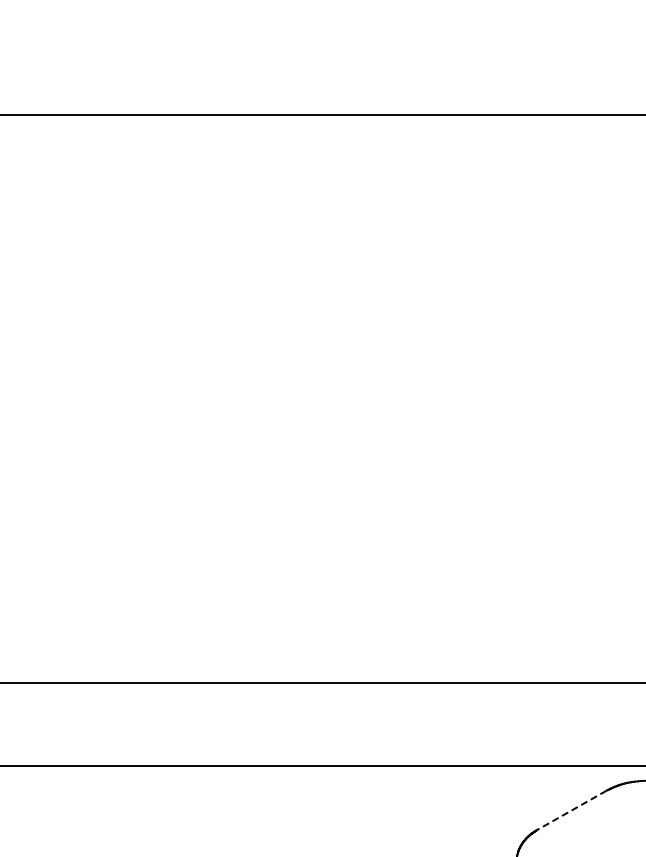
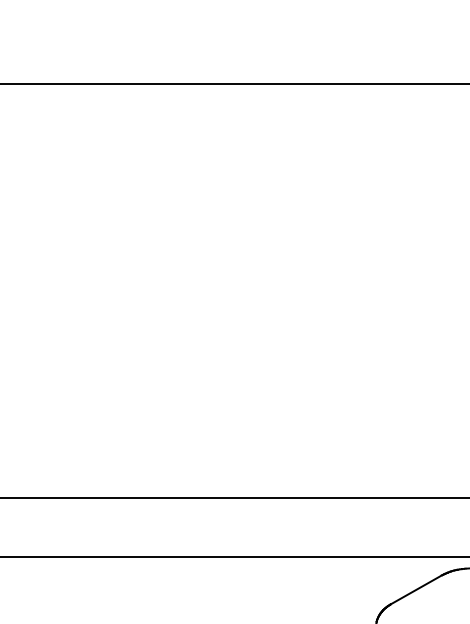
line: (571, 810) -> (415, 590), dashed -> solid

